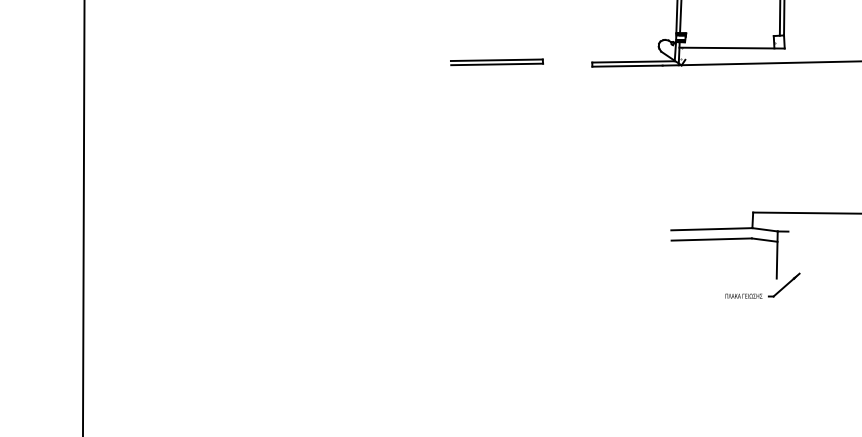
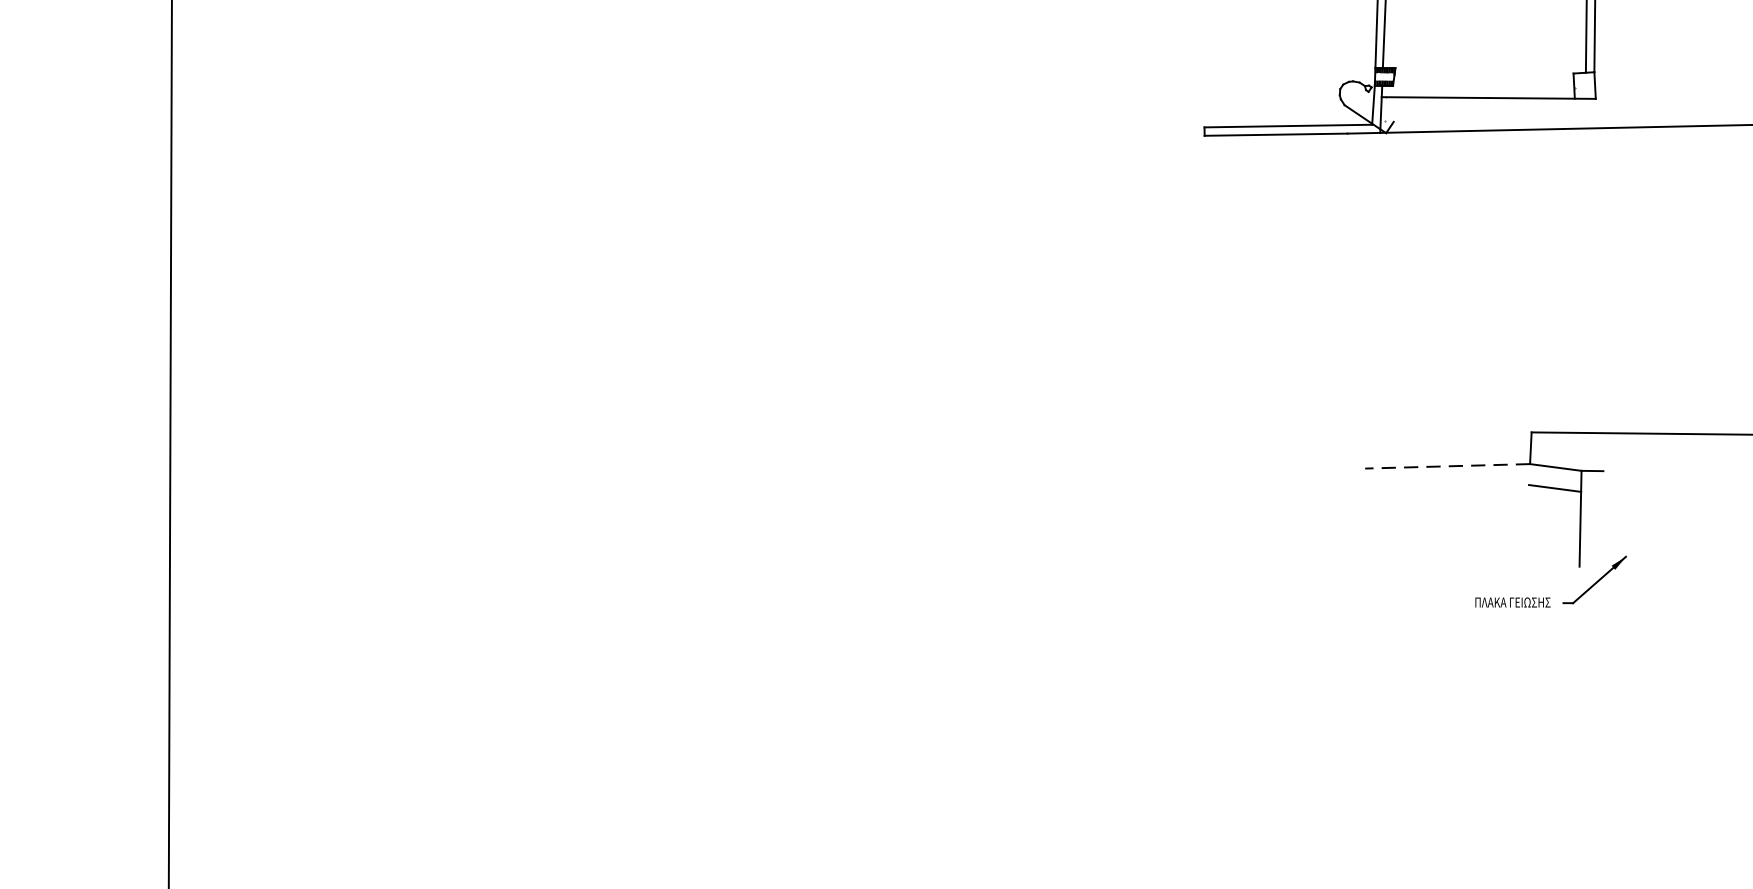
part: (496, 62) -> (1009, 127), removed
line: (711, 229) -> (1446, 466), solid -> dashed
line: (711, 239) -> (1446, 487), removed

